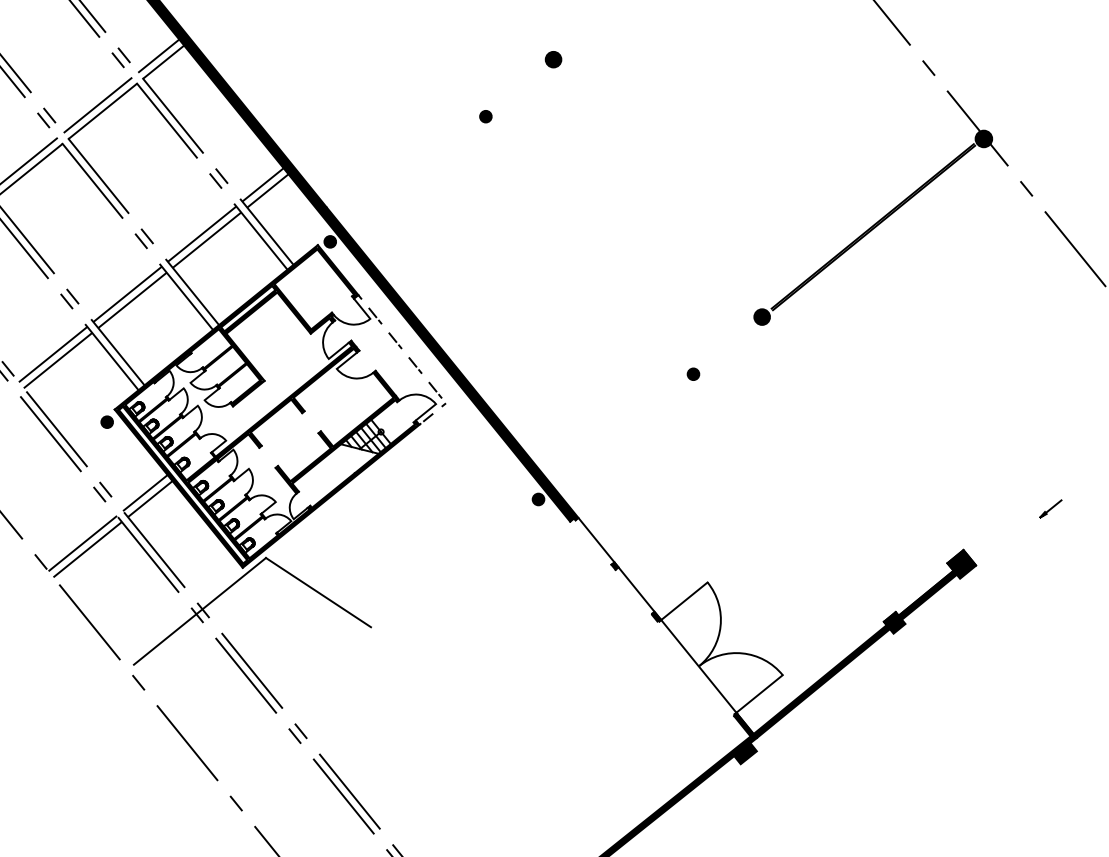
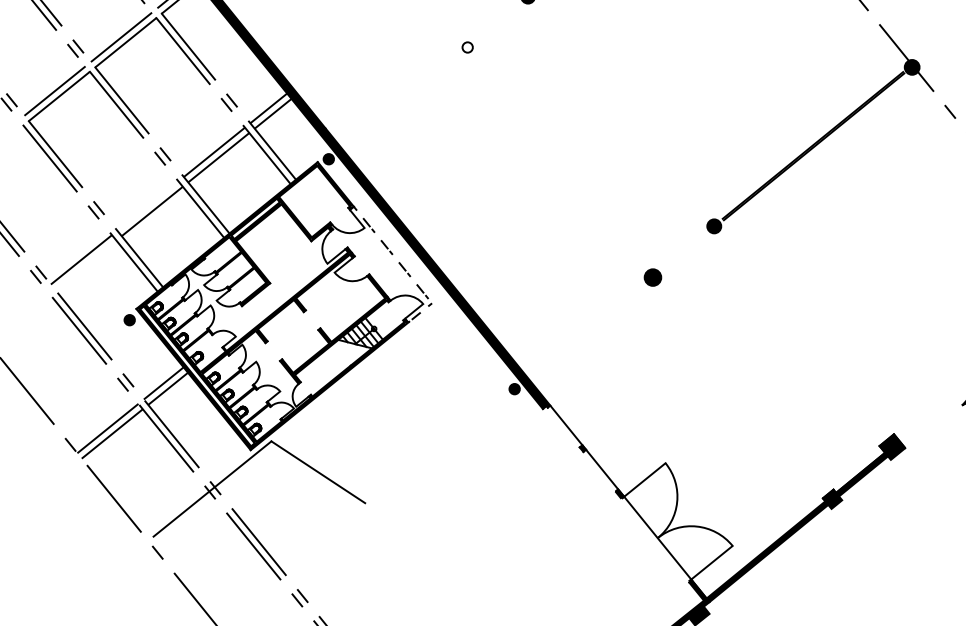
fill: (485, 116) -> (467, 47), removed
line: (127, 294) -> (147, 206), removed
line: (57, 360) -> (85, 265), removed
part: (693, 373) -> (652, 276), size x1.6

